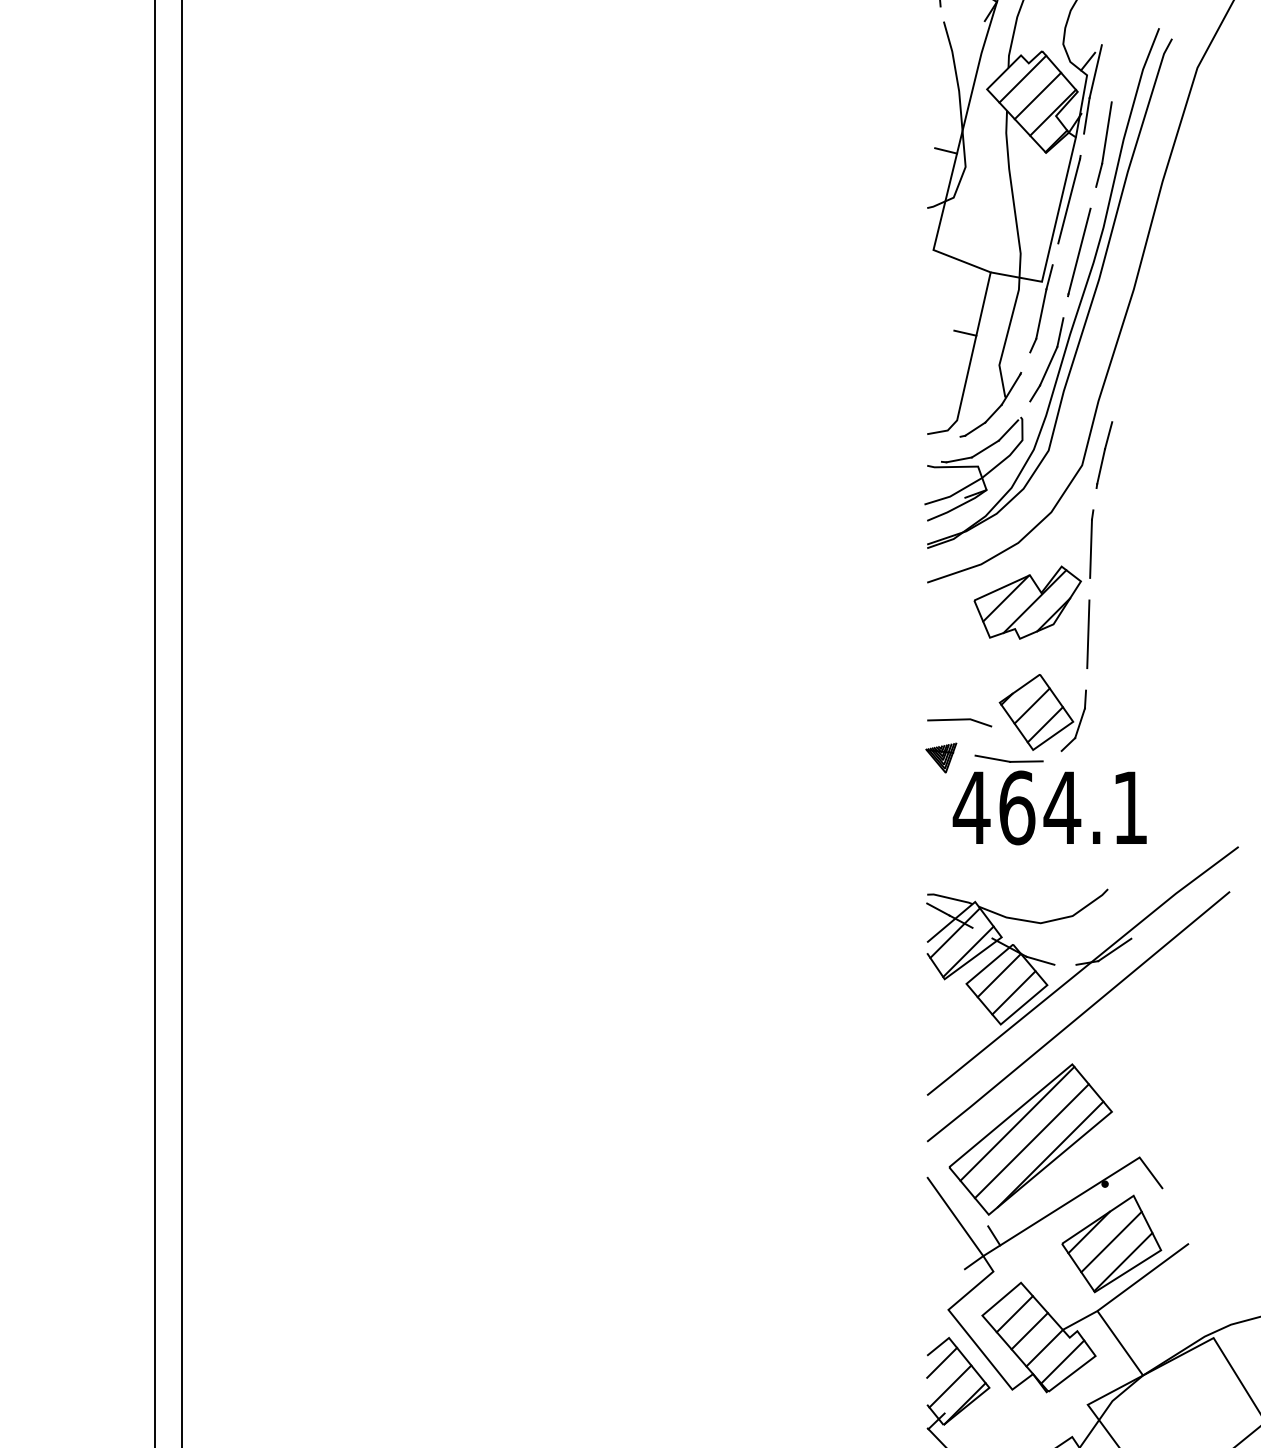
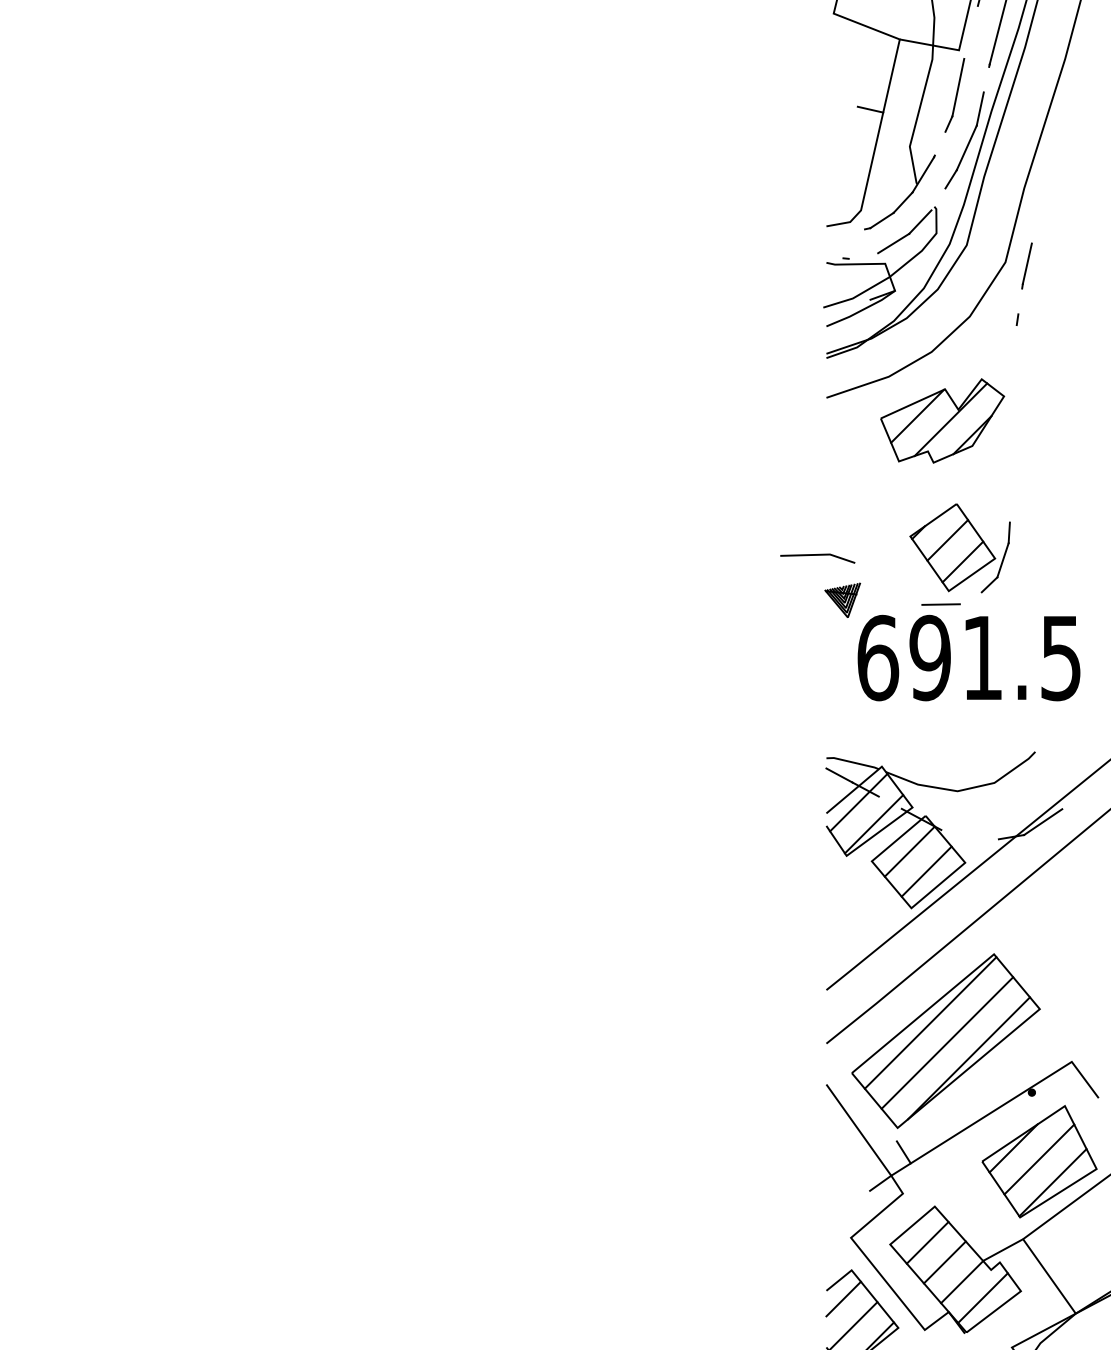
line: (1049, 277) -> (967, 45), removed
line: (1108, 435) -> (1035, 227), removed
line: (958, 459) -> (862, 255), removed
line: (1090, 548) -> (1015, 358), removed
line: (1088, 634) -> (1012, 457), removed
line: (959, 720) -> (817, 555), moved
line: (992, 758) -> (901, 600), removed
text: (1049, 807) -> (967, 657), 464.1 -> 691.5
line: (1040, 960) -> (957, 834), removed

